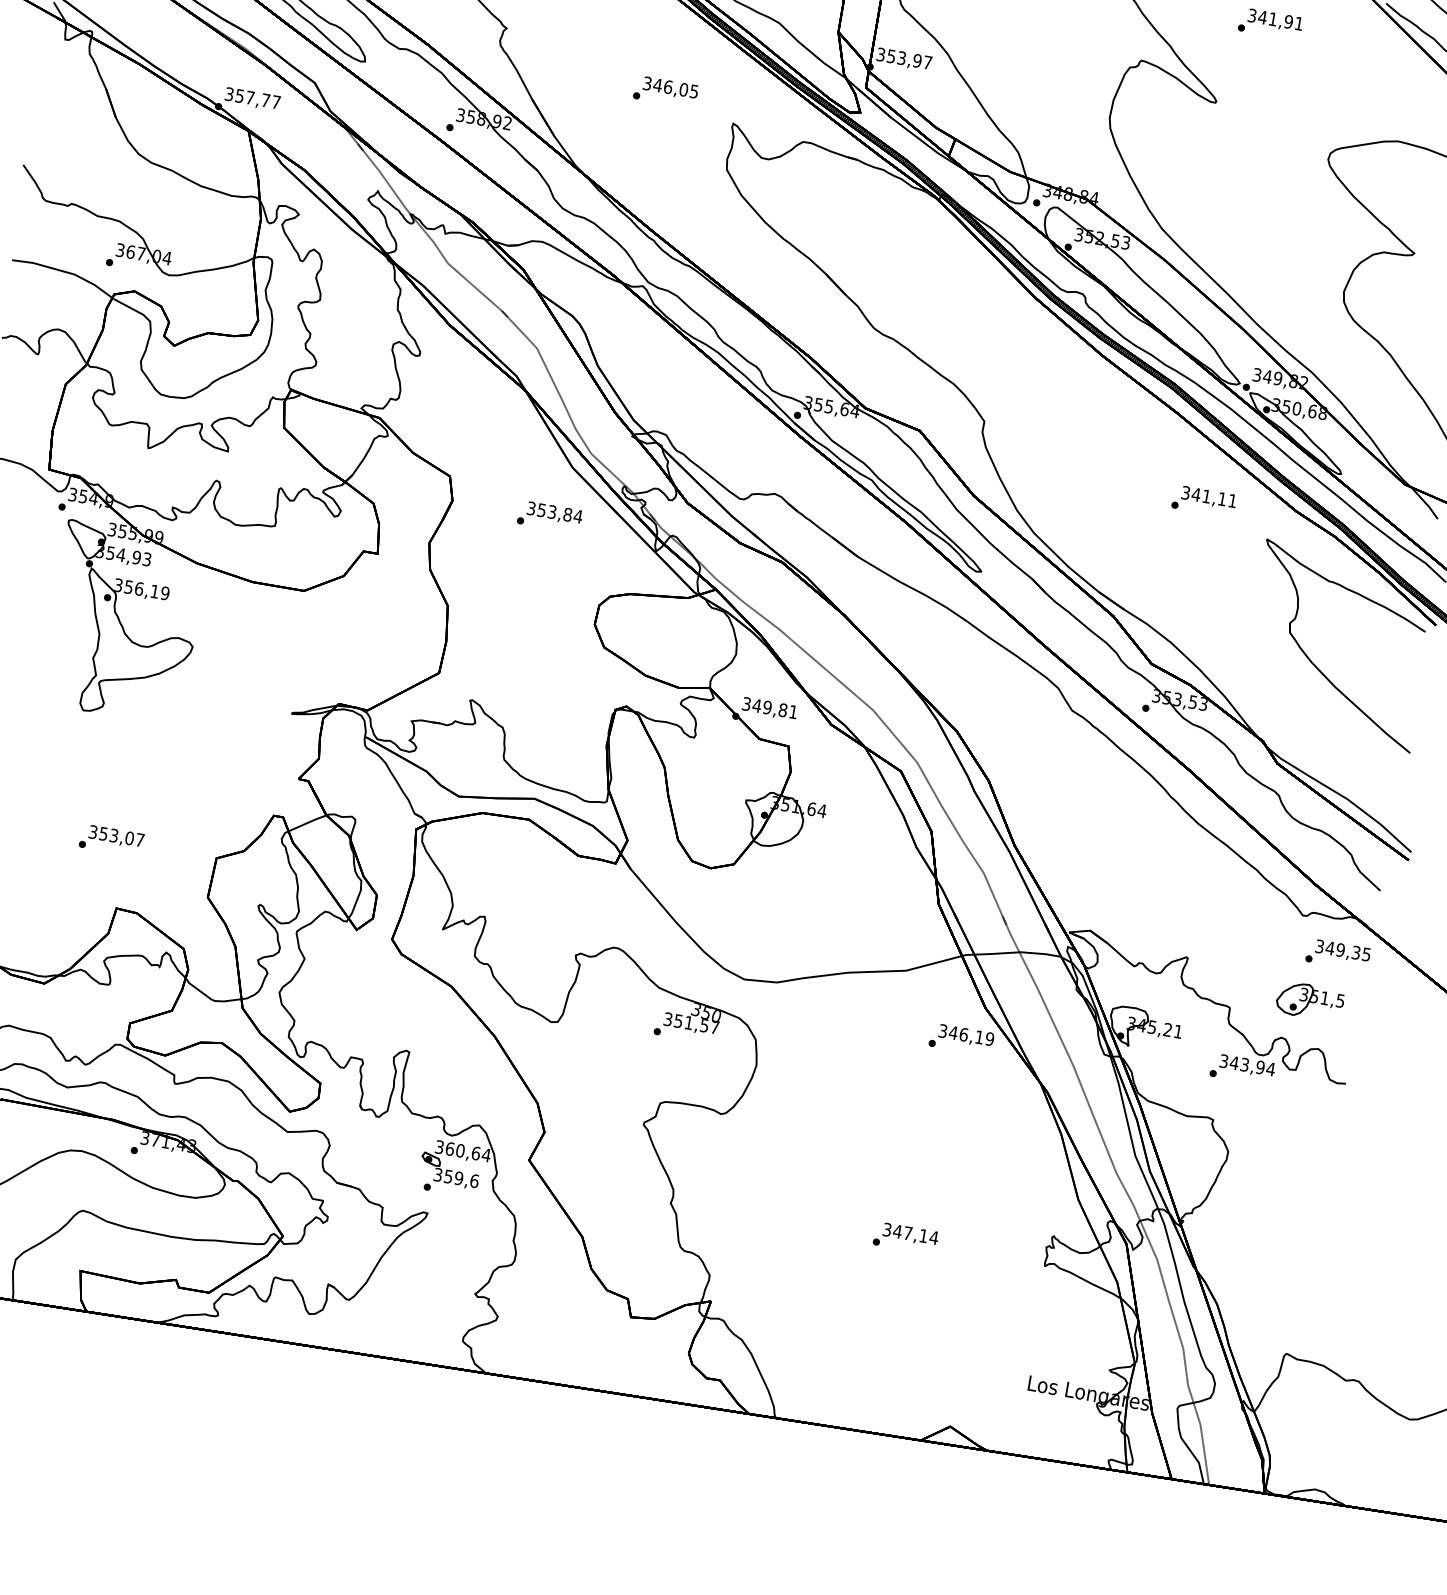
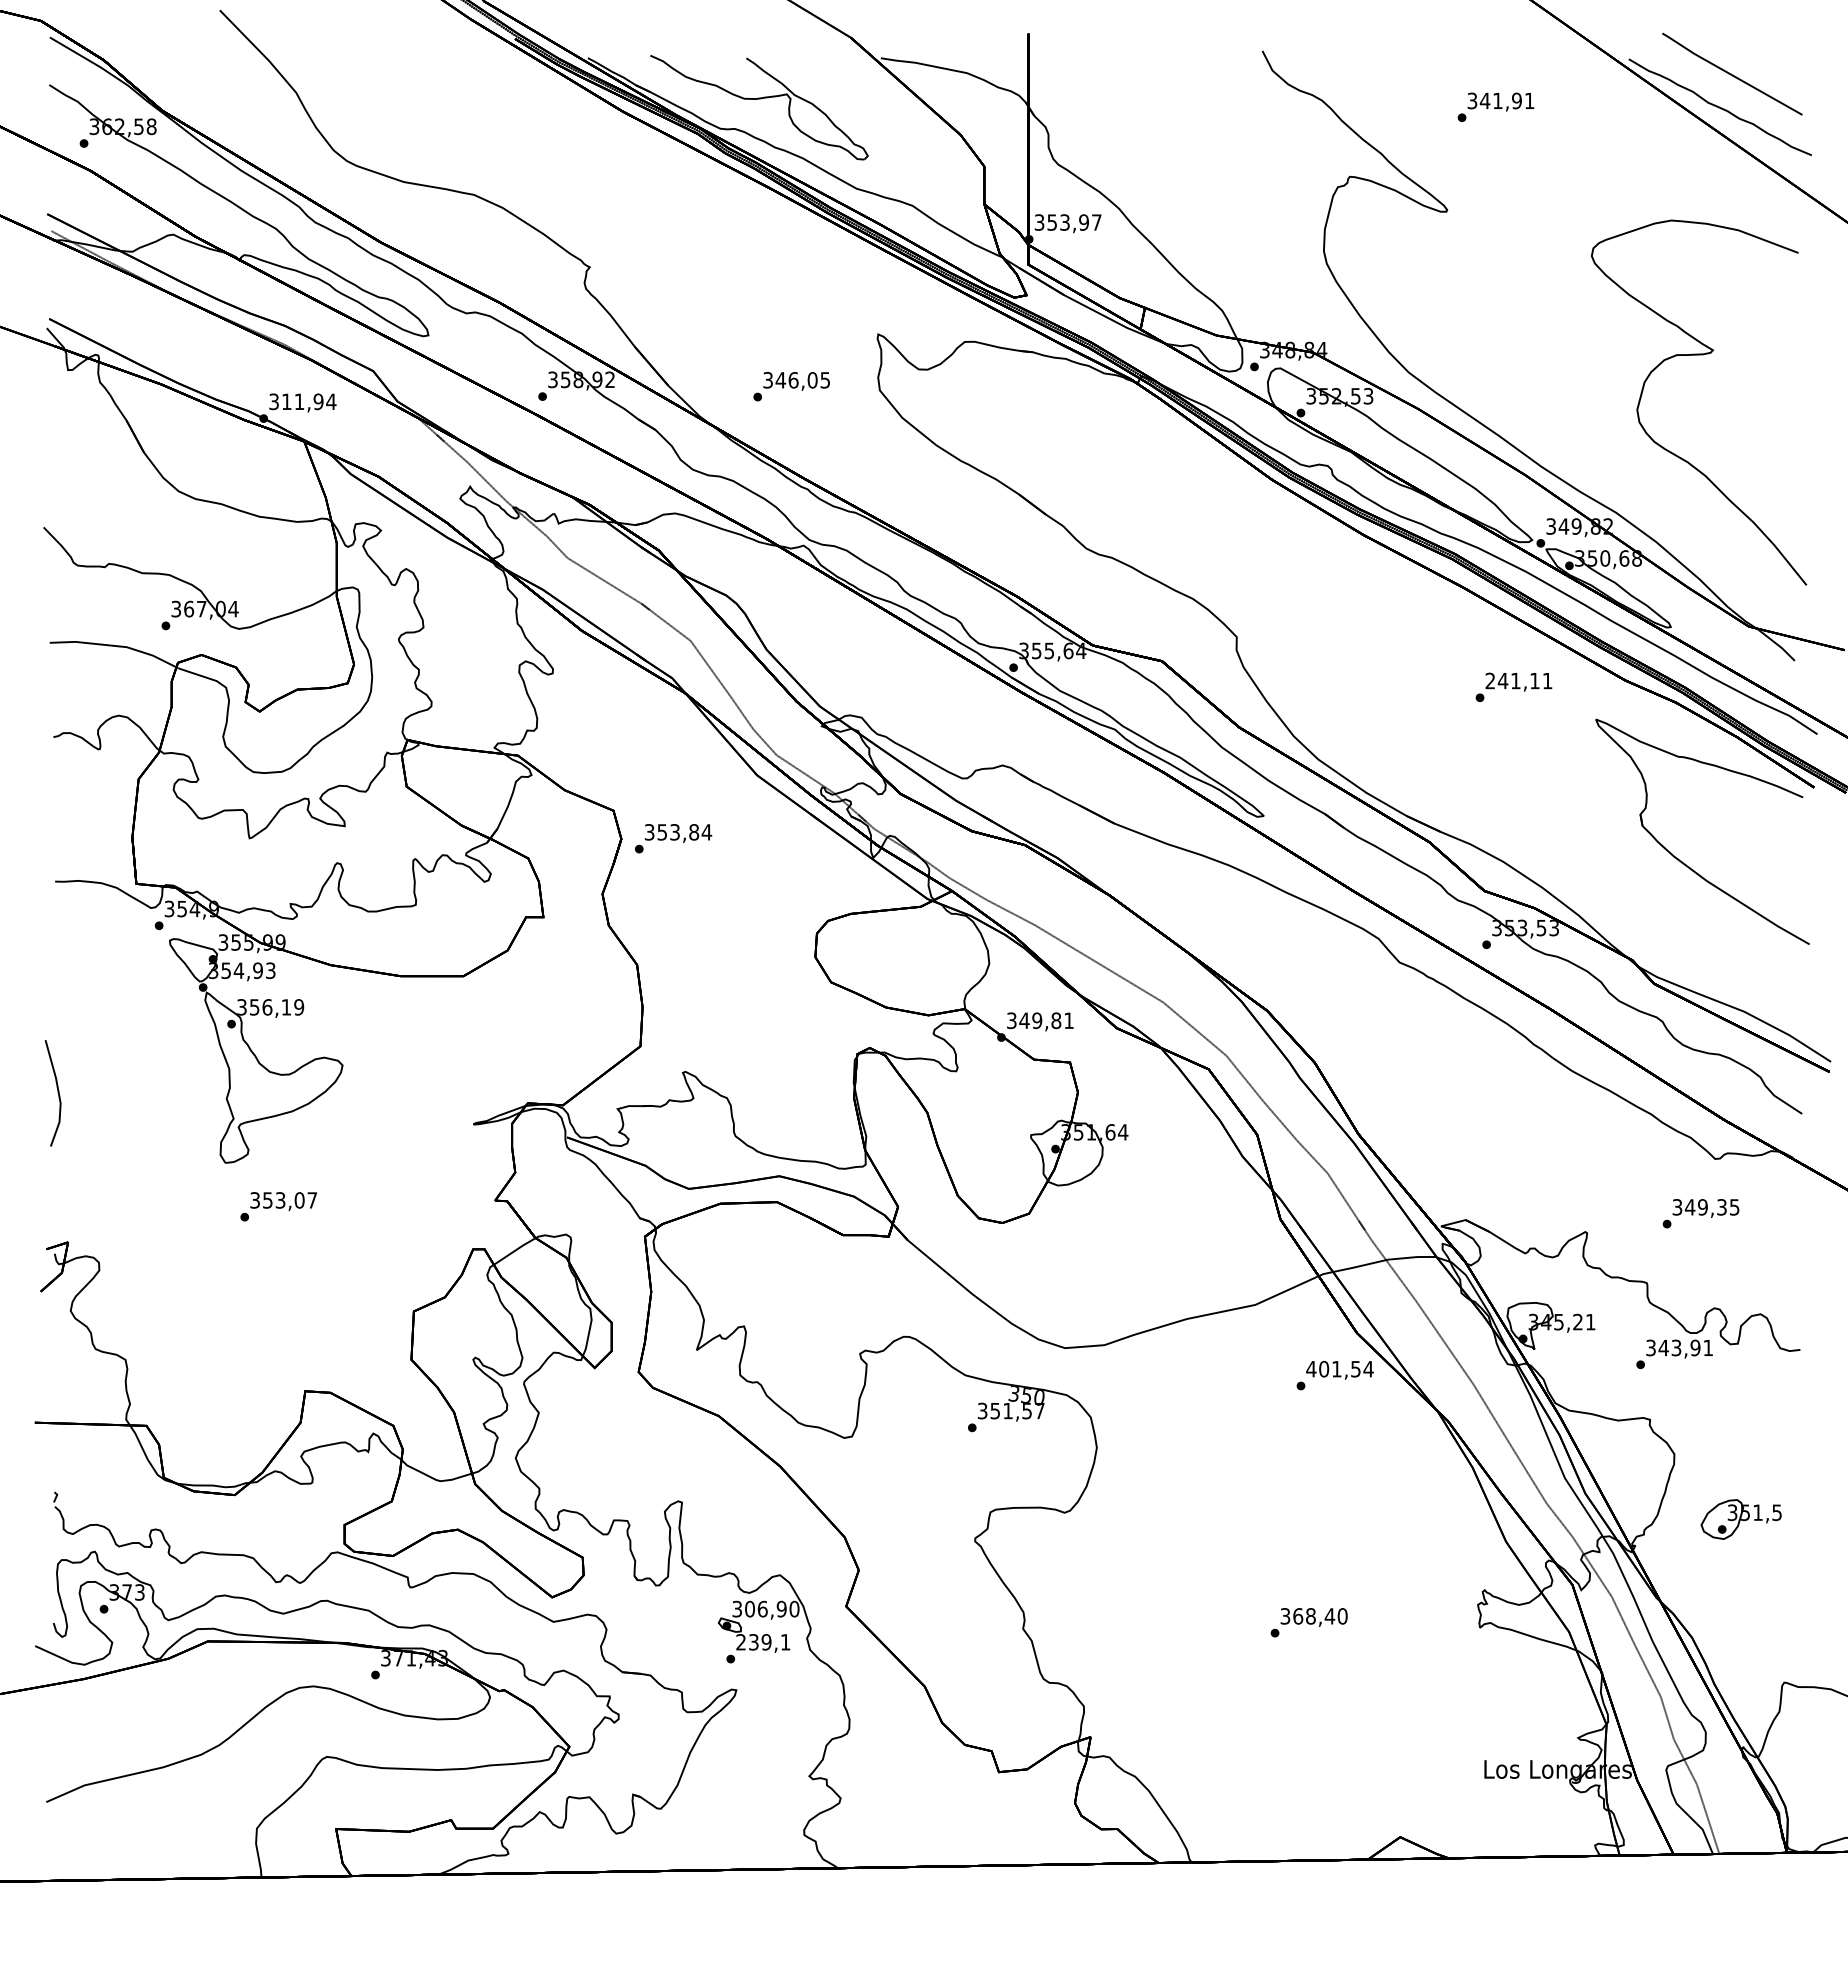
text: (665, 91) -> (791, 386), moved
text: (258, 99) -> (309, 401), 357,77 -> 311,94
text: (1185, 493) -> (1490, 681), 341,11 -> 241,11
text: (550, 516) -> (673, 838), moved
text: (111, 840) -> (278, 1206), moved
text: (1337, 954) -> (1700, 1213), moved
part: (1309, 1001) -> (1740, 1519), moved
text: (966, 1034) -> (1339, 1368), 346,19 -> 401,54
text: (1271, 1068) -> (1708, 1347), 343,94 -> 343,91
text: (468, 1151) -> (772, 1608), 360,64 -> 306,90
text: (456, 1178) -> (763, 1642), 359,6 -> 239,1
text: (915, 1234) -> (1319, 1616), 347,14 -> 368,40

